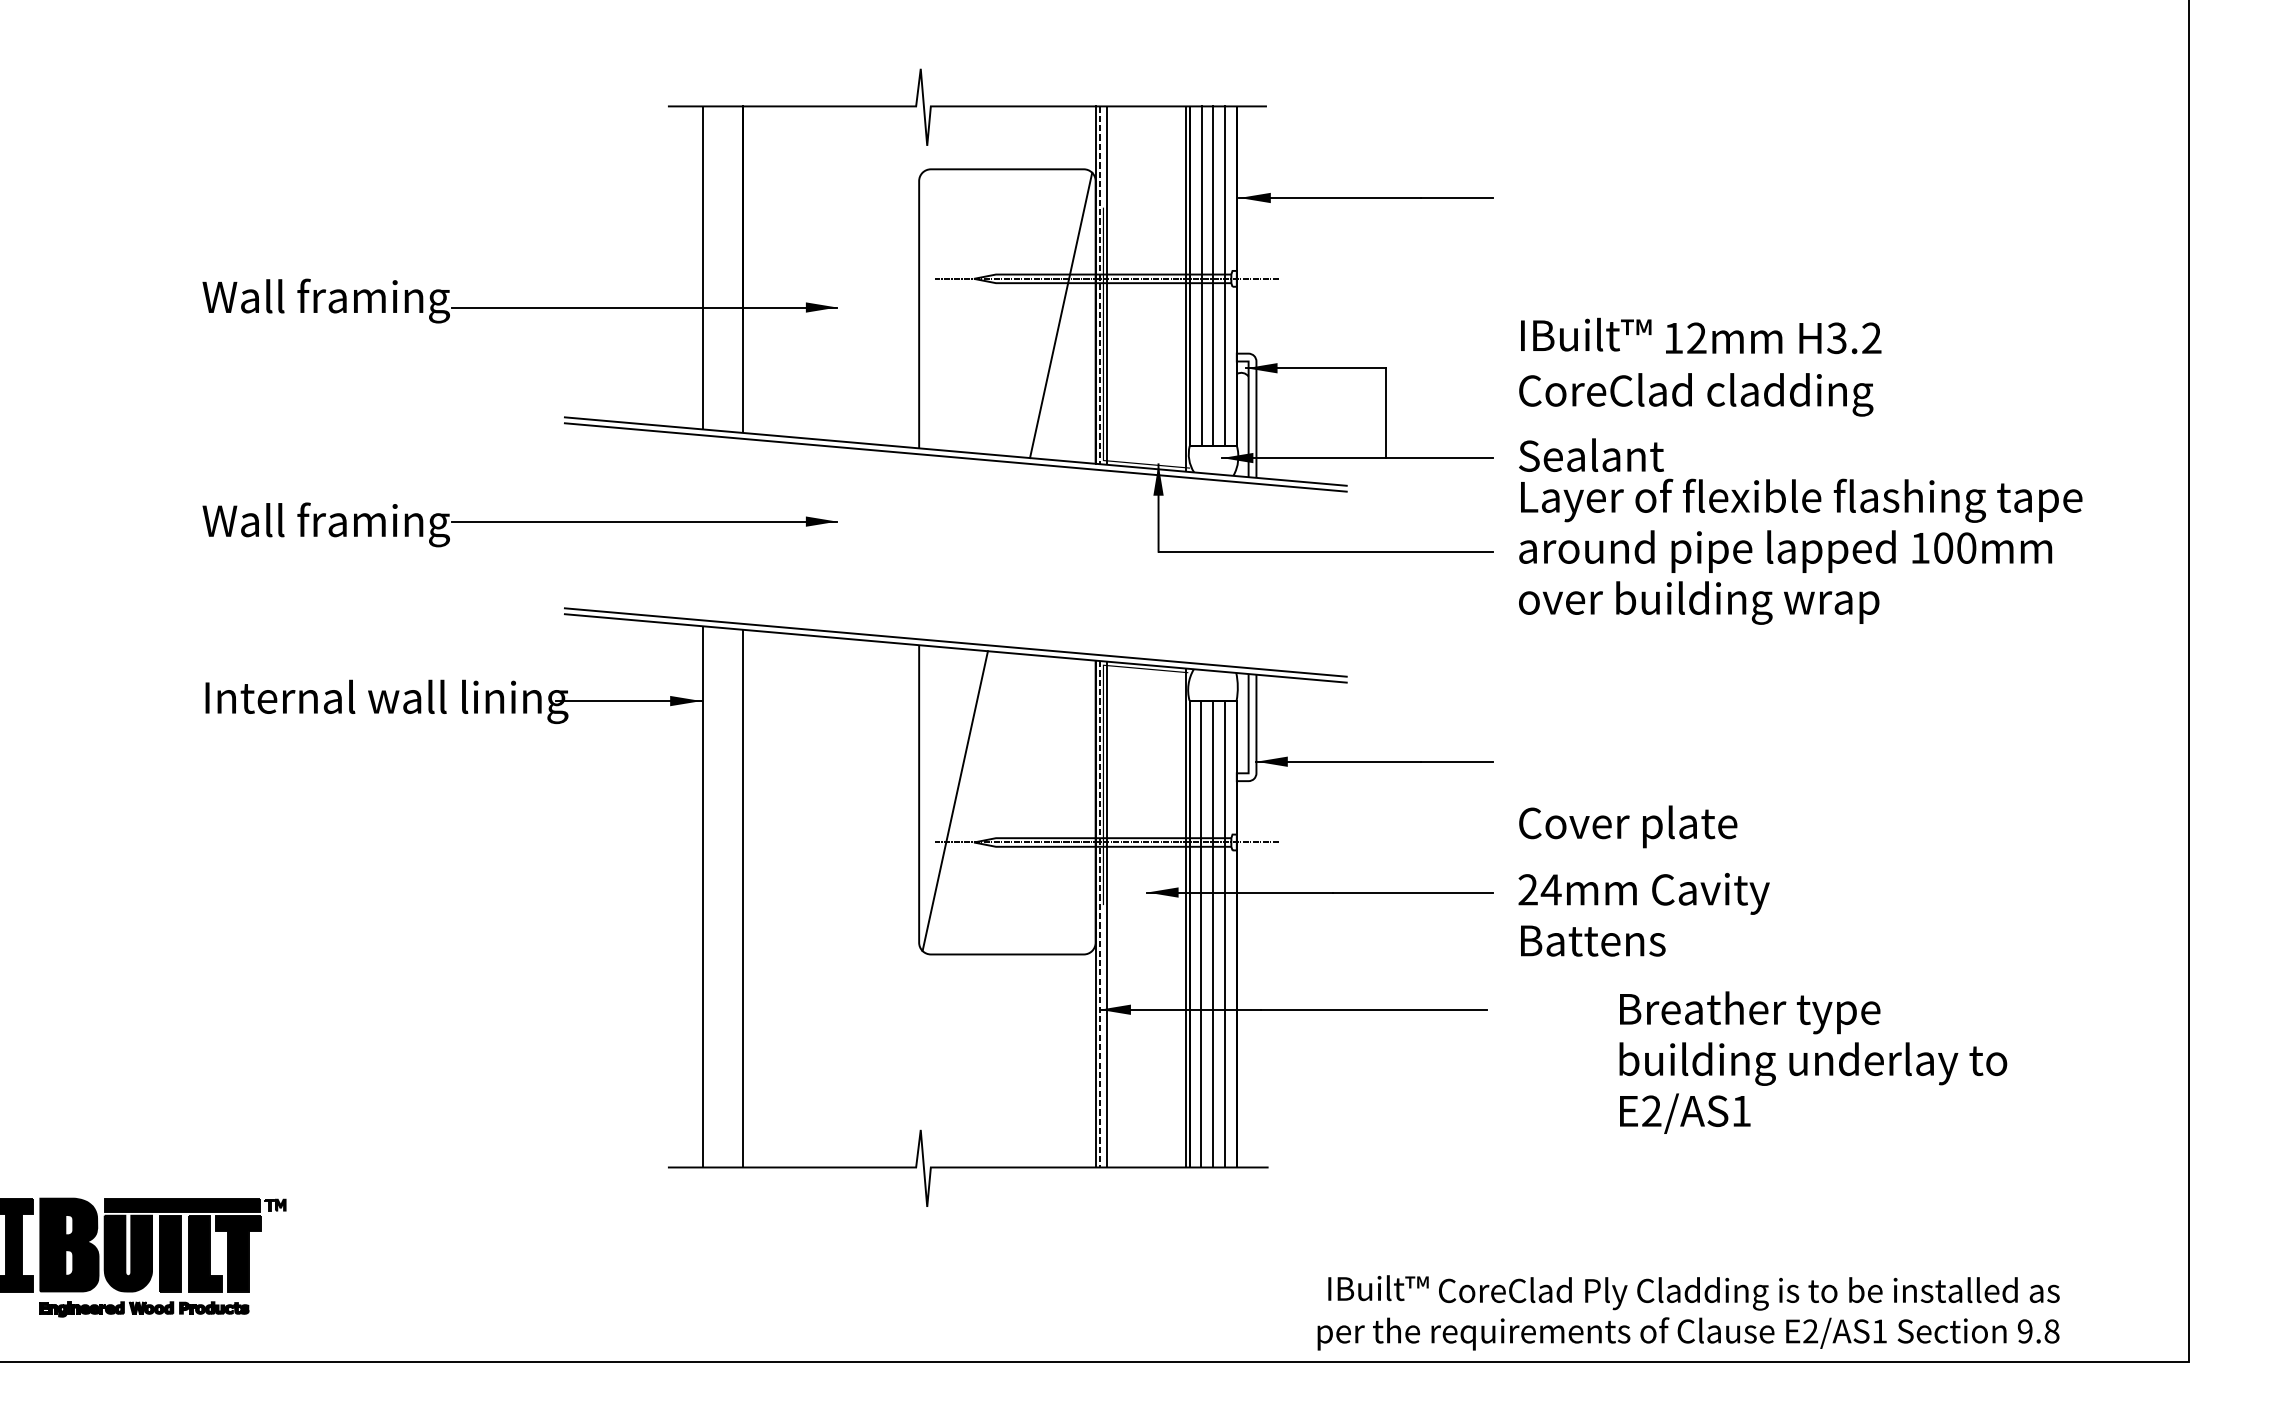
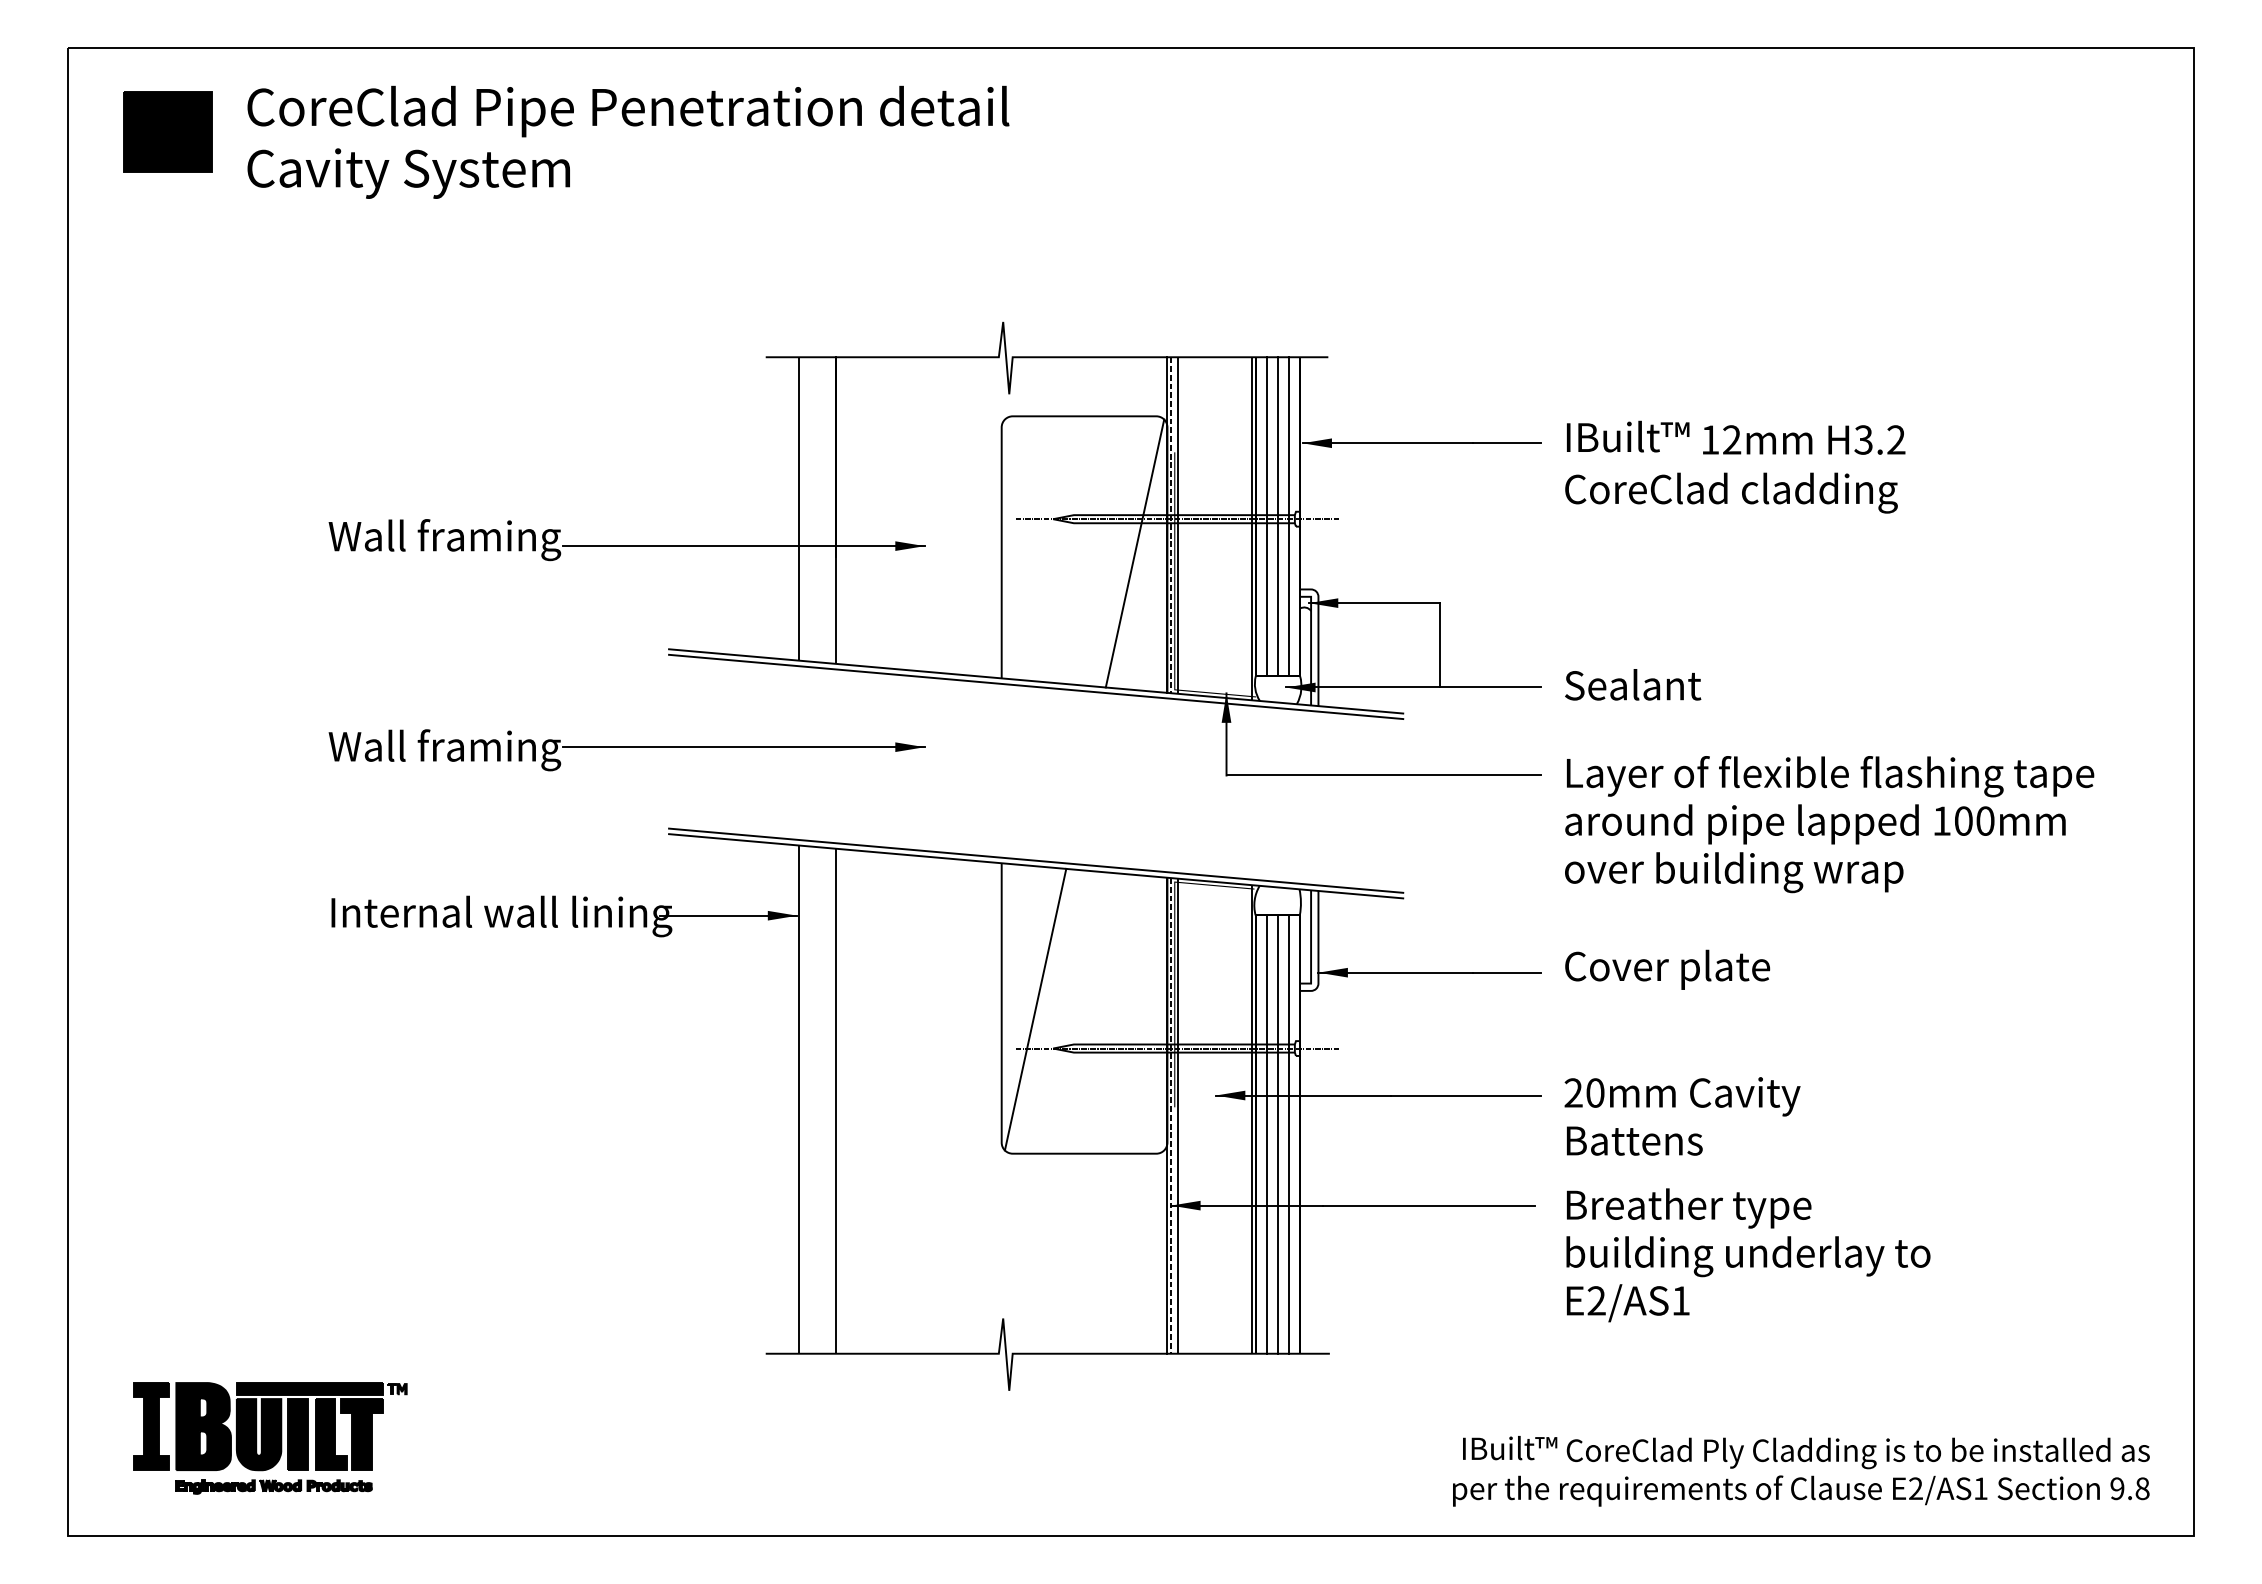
text: (1700, 366) -> (1735, 466), moved
text: (1800, 551) -> (1829, 824), moved
text: (1628, 826) -> (1667, 969), moved
text: (1551, 889) -> (1595, 1092), 24mm -> 20mm
text: (1813, 1062) -> (1748, 1255), moved
text: (1688, 1313) -> (1801, 1471), moved

